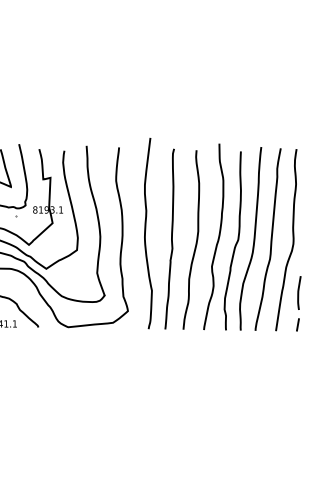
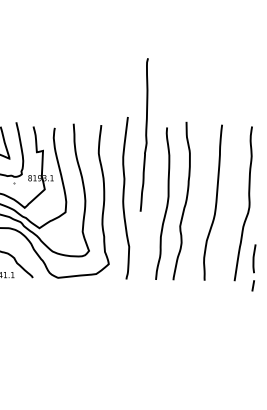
curve: (171, 238) -> (145, 134), moved
curve: (269, 240) -> (229, 204), removed
curve: (235, 242) -> (200, 205), removed
part: (298, 303) -> (253, 267), moved

